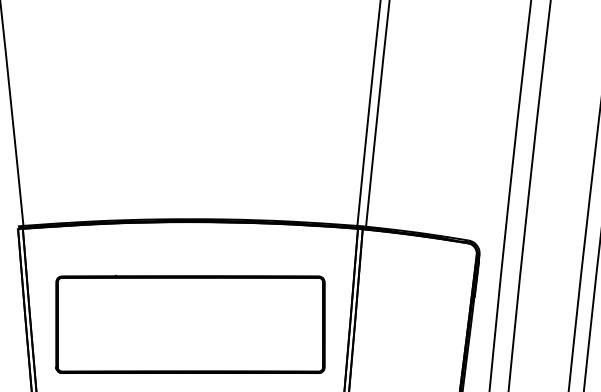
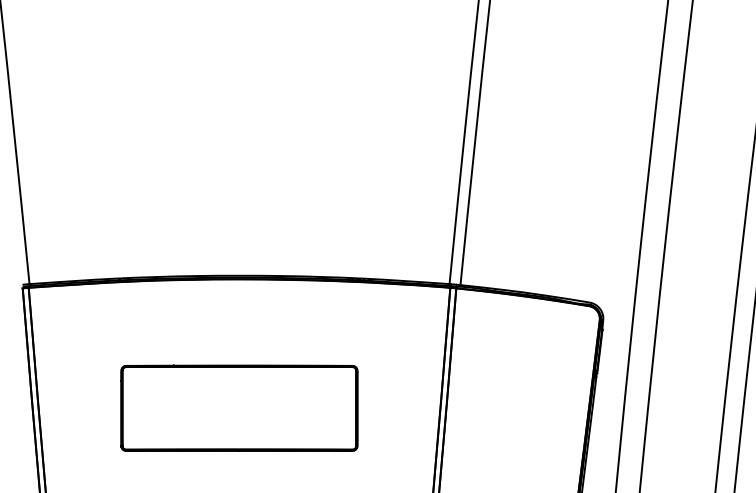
part: (189, 323) -> (238, 407), size x0.7

